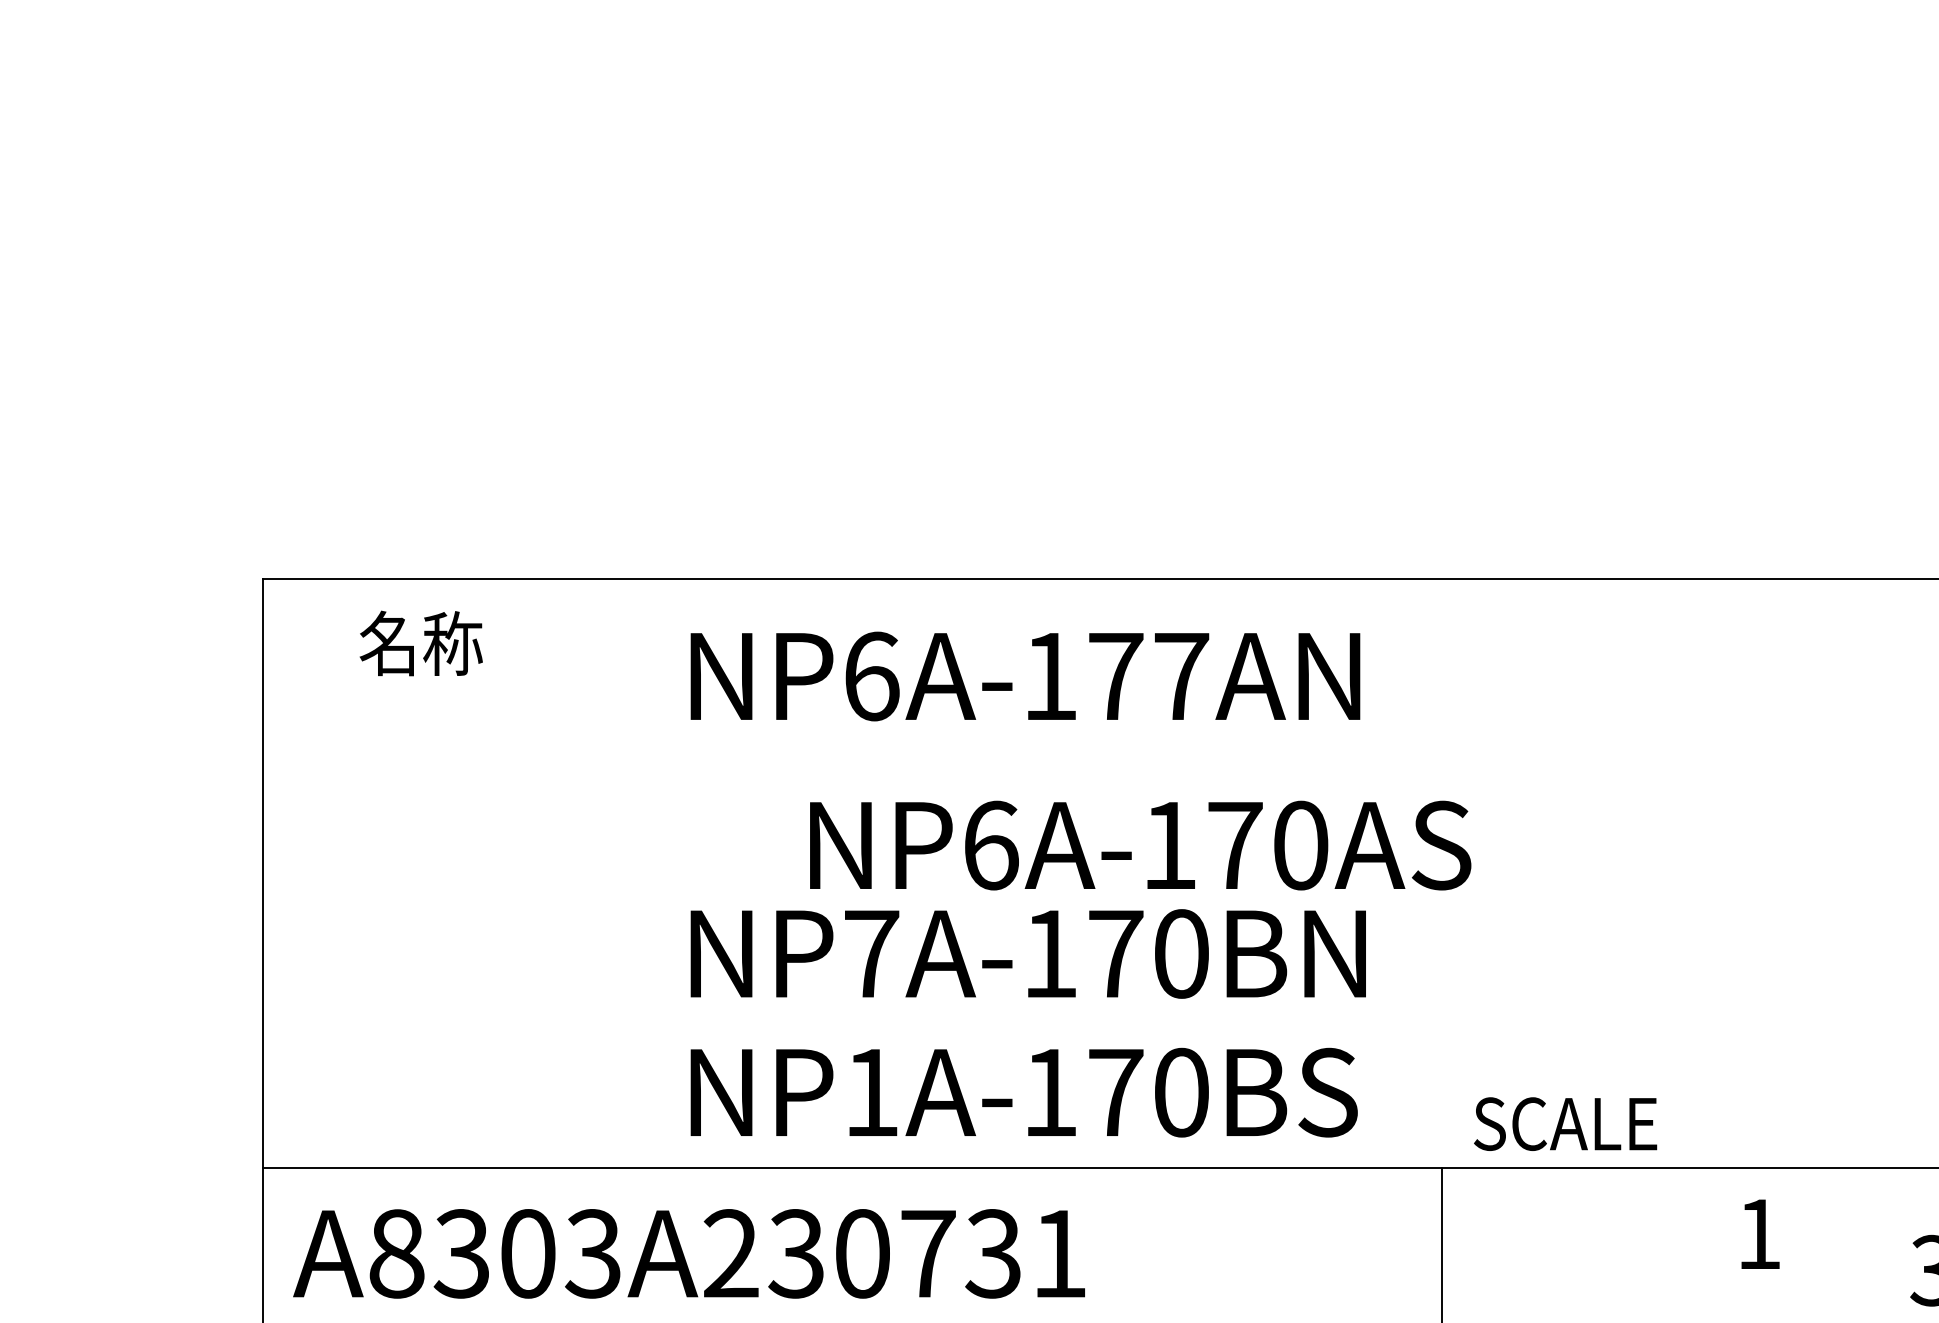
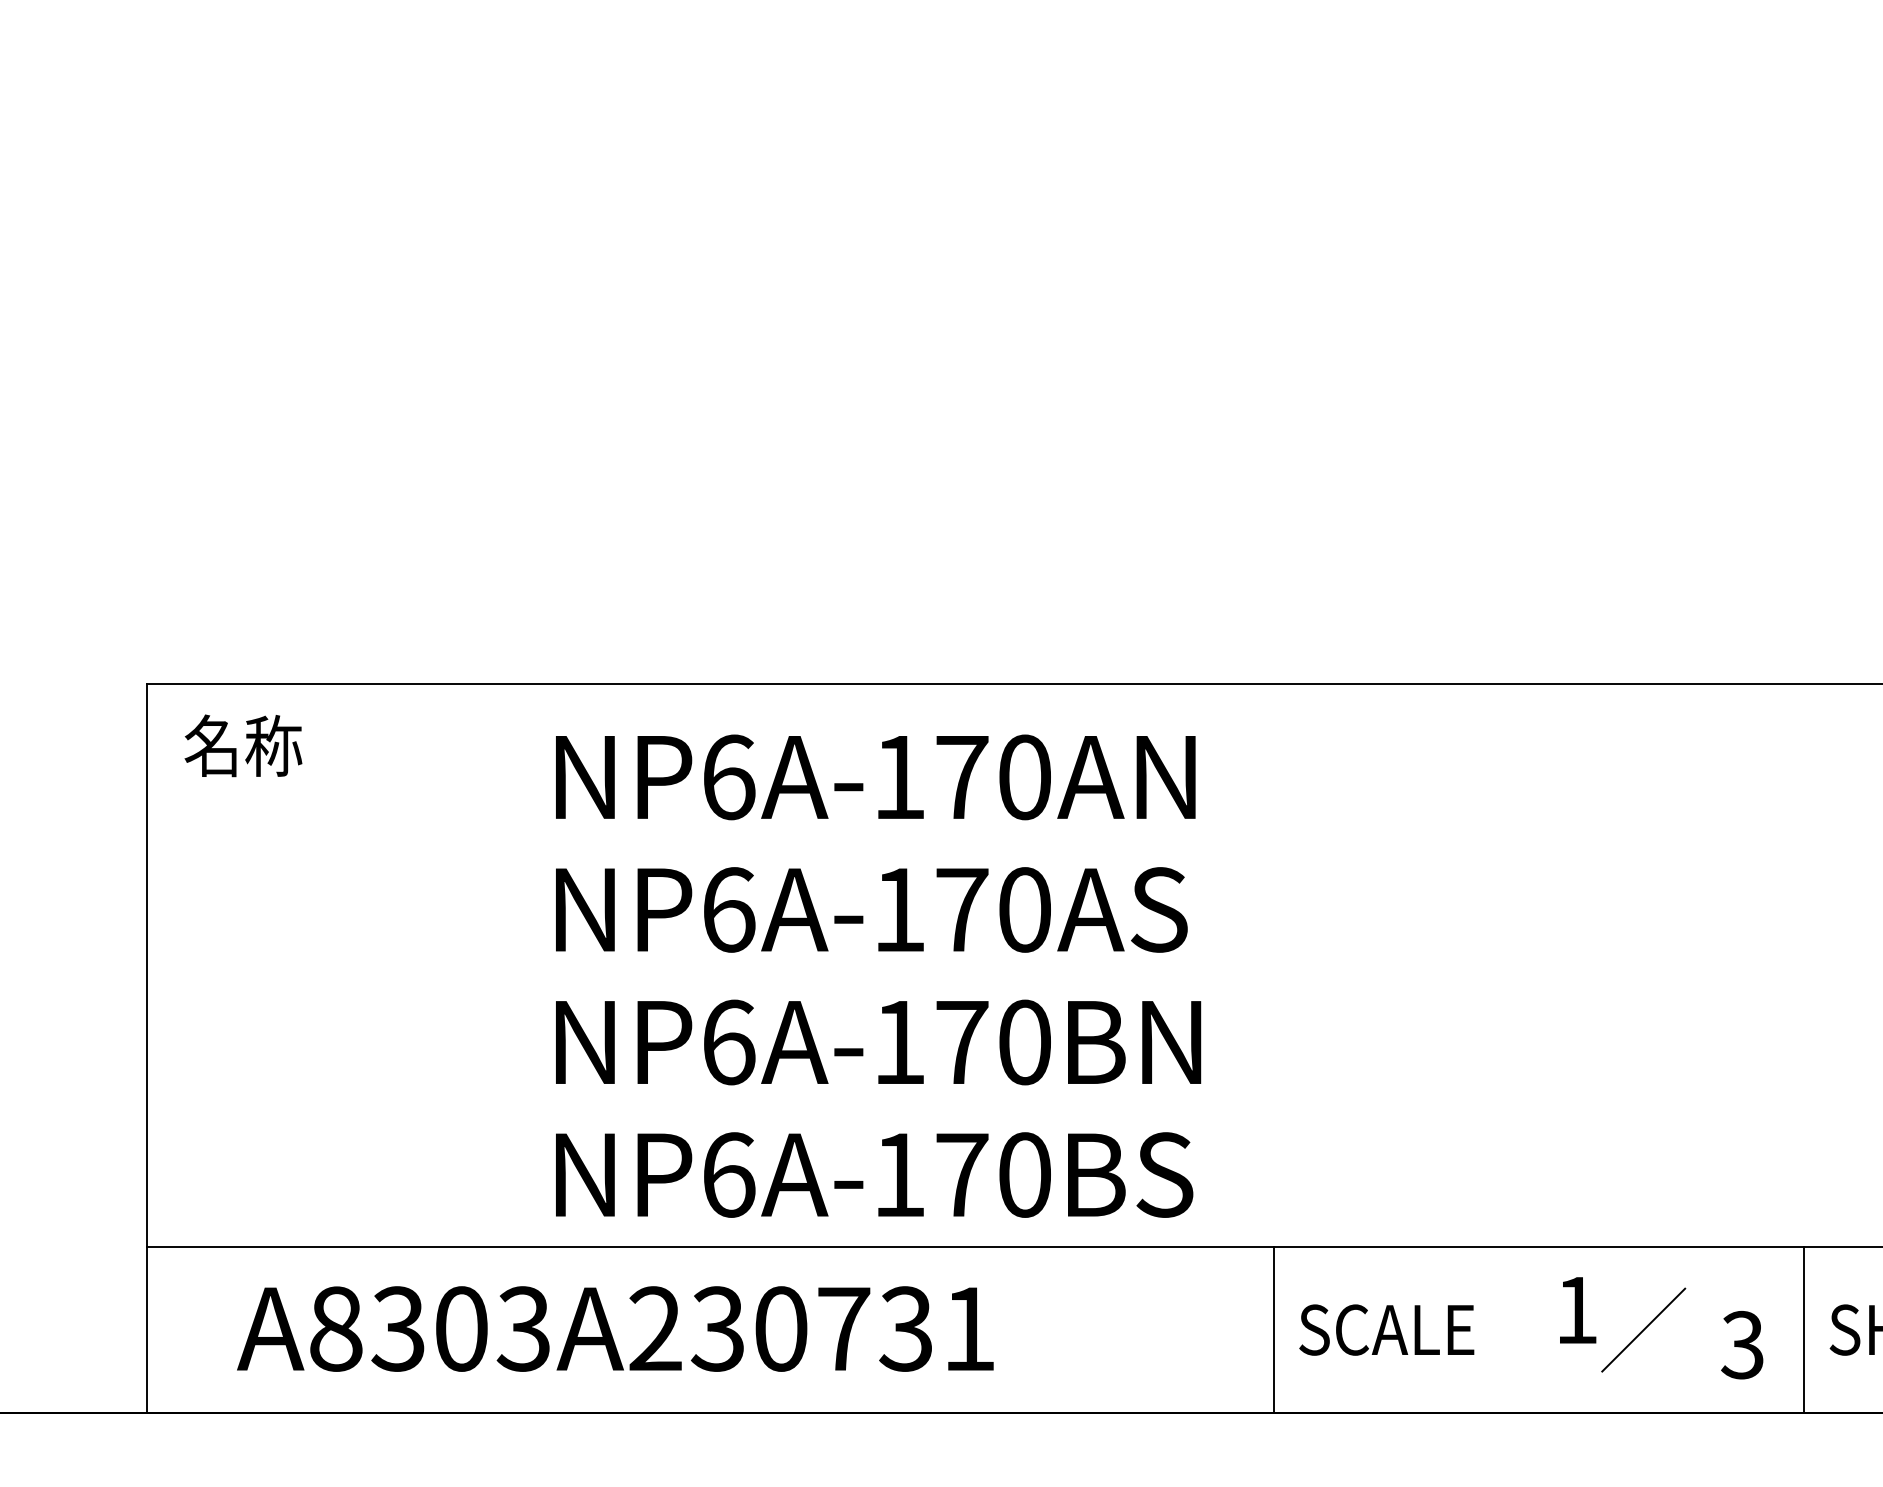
text: (421, 643) -> (243, 745), moved
text: (1182, 676) -> (1025, 777), NP6A-177AN -> NP6A-170AN
text: (1140, 845) -> (871, 909), moved
text: (872, 953) -> (729, 1042), NP7A-170BN -> NP6A-170BN
text: (872, 1092) -> (729, 1174), NP1A-170BS -> NP6A-170BS
text: (1565, 1123) -> (1386, 1329), moved
part: (689, 1253) -> (615, 1328), moved
line: (1829, 1254) -> (1643, 1329), added

